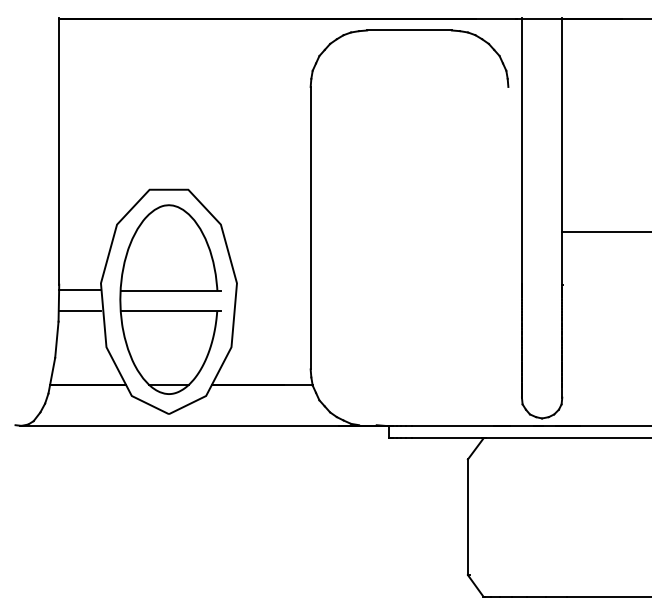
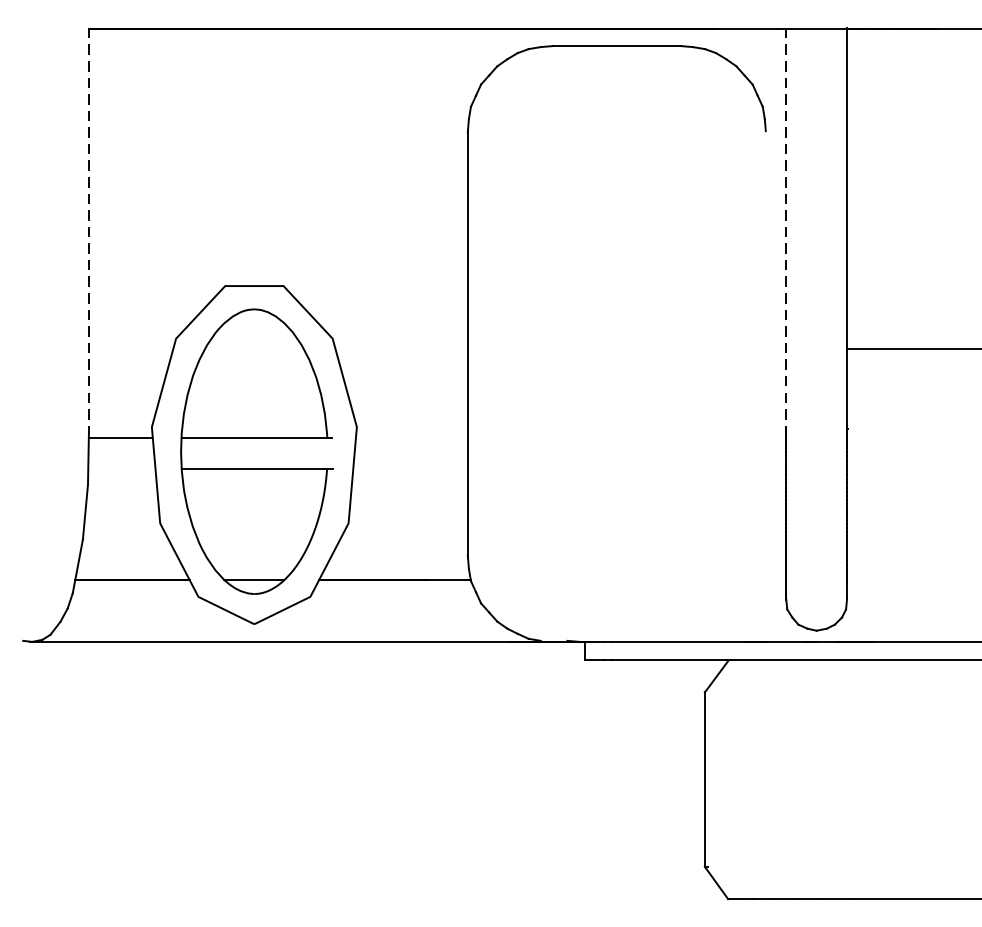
line: (59, 152) -> (89, 229), solid -> dashed
line: (521, 152) -> (785, 229), solid -> dashed
line: (79, 311) -> (119, 469), removed

